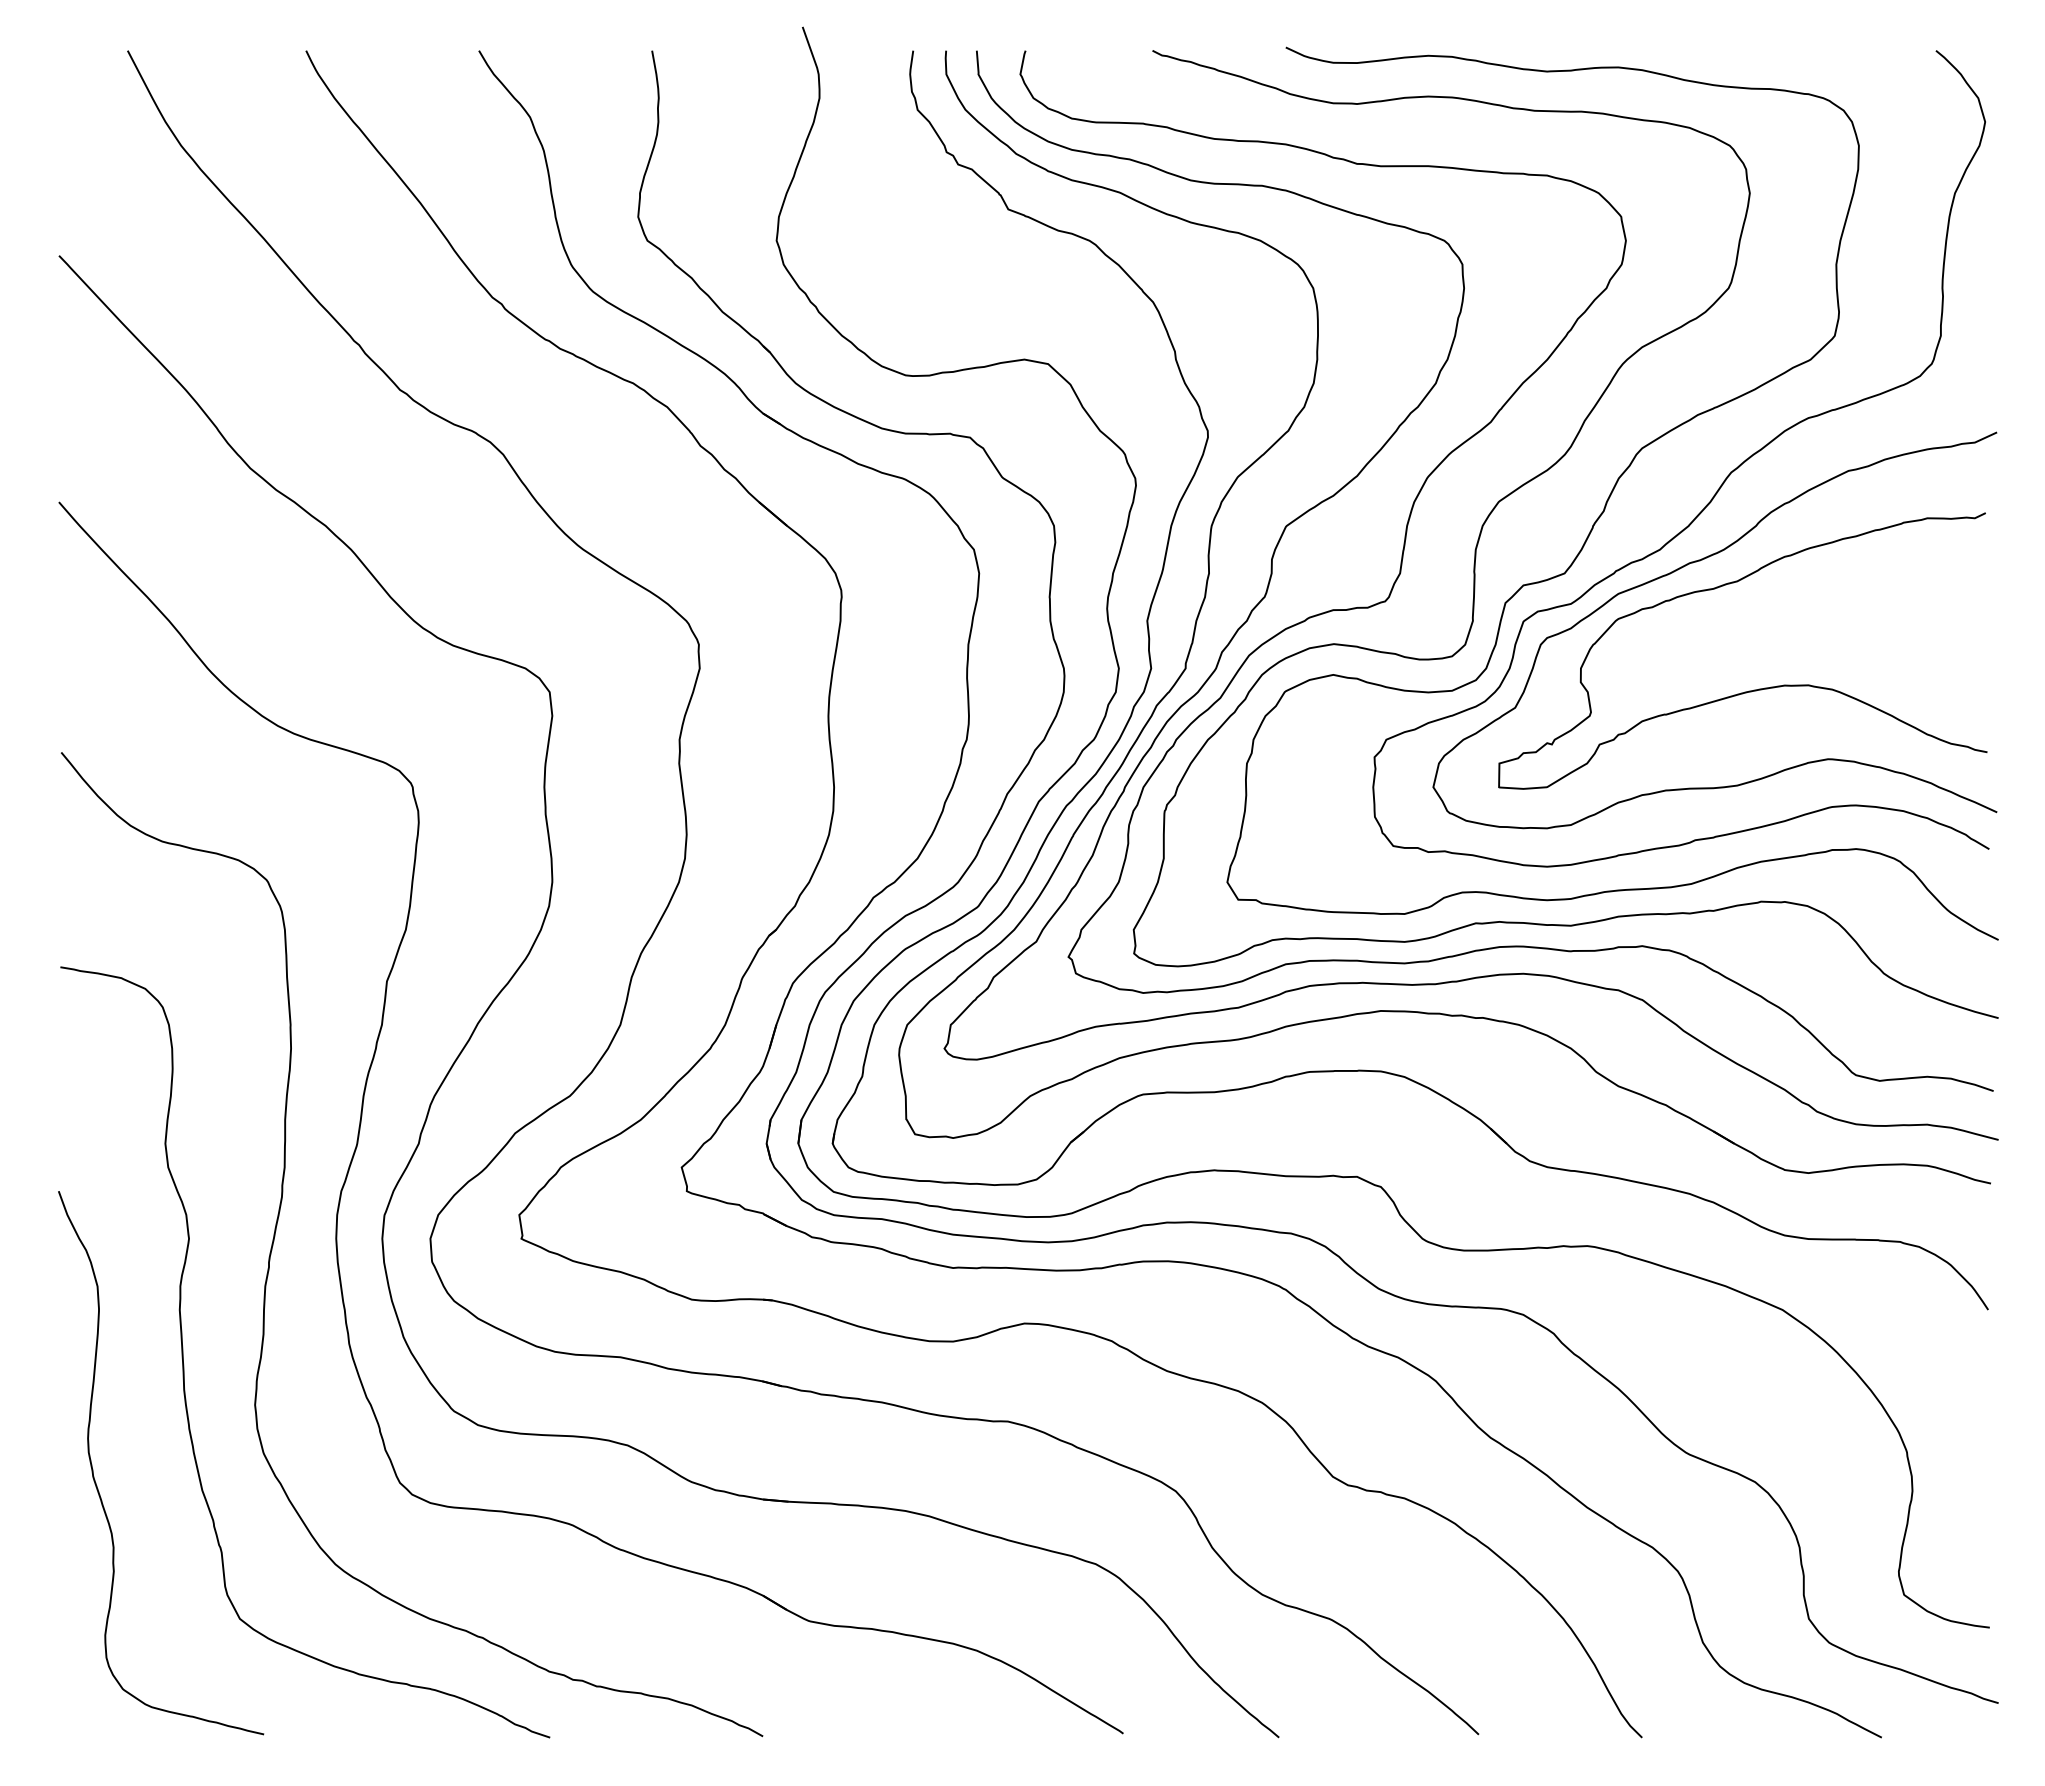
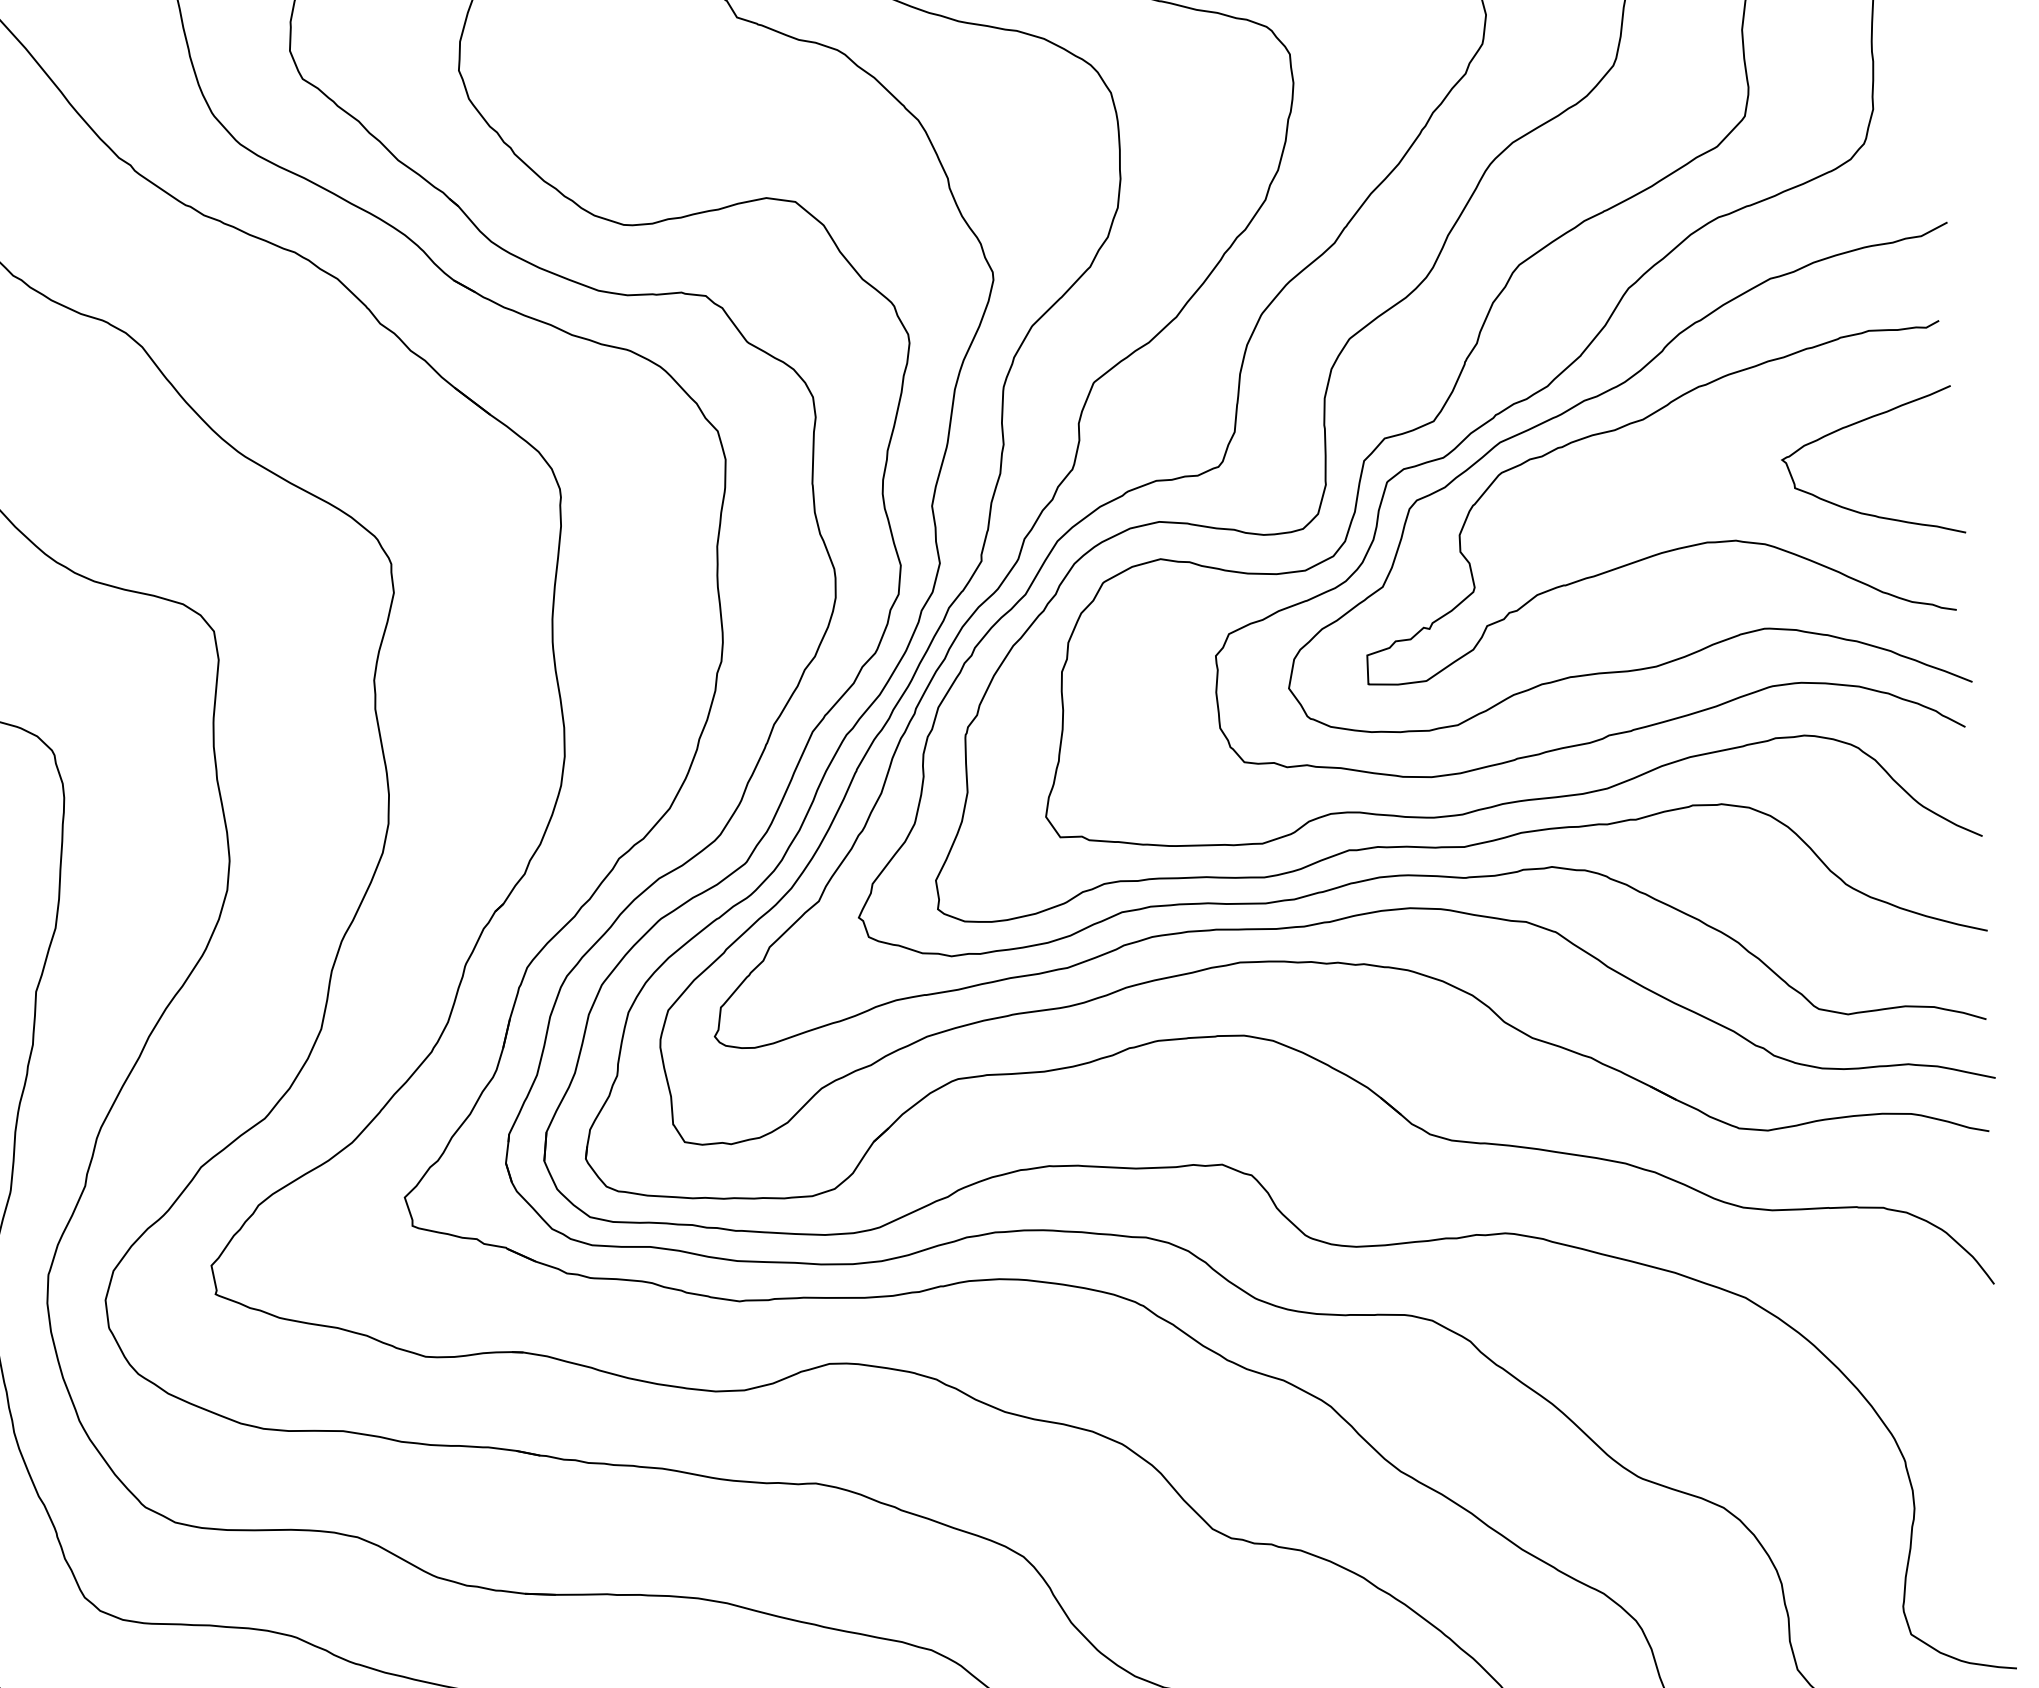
curve: (1911, 595) -> (1854, 425), added

